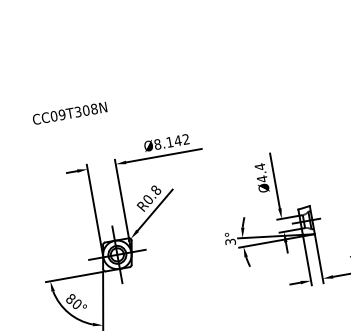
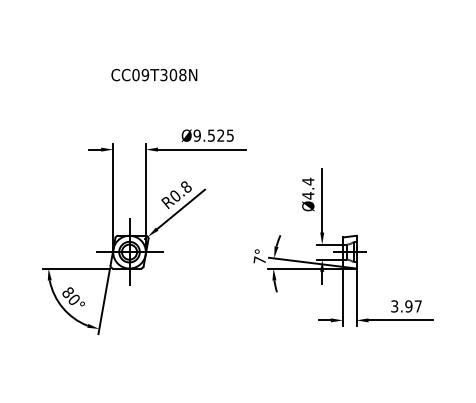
text: (69, 112) -> (154, 74), moved
text: (171, 141) -> (213, 135), Ø8.142 -> Ø9.525
text: (230, 242) -> (259, 260), 3° -> 7°

